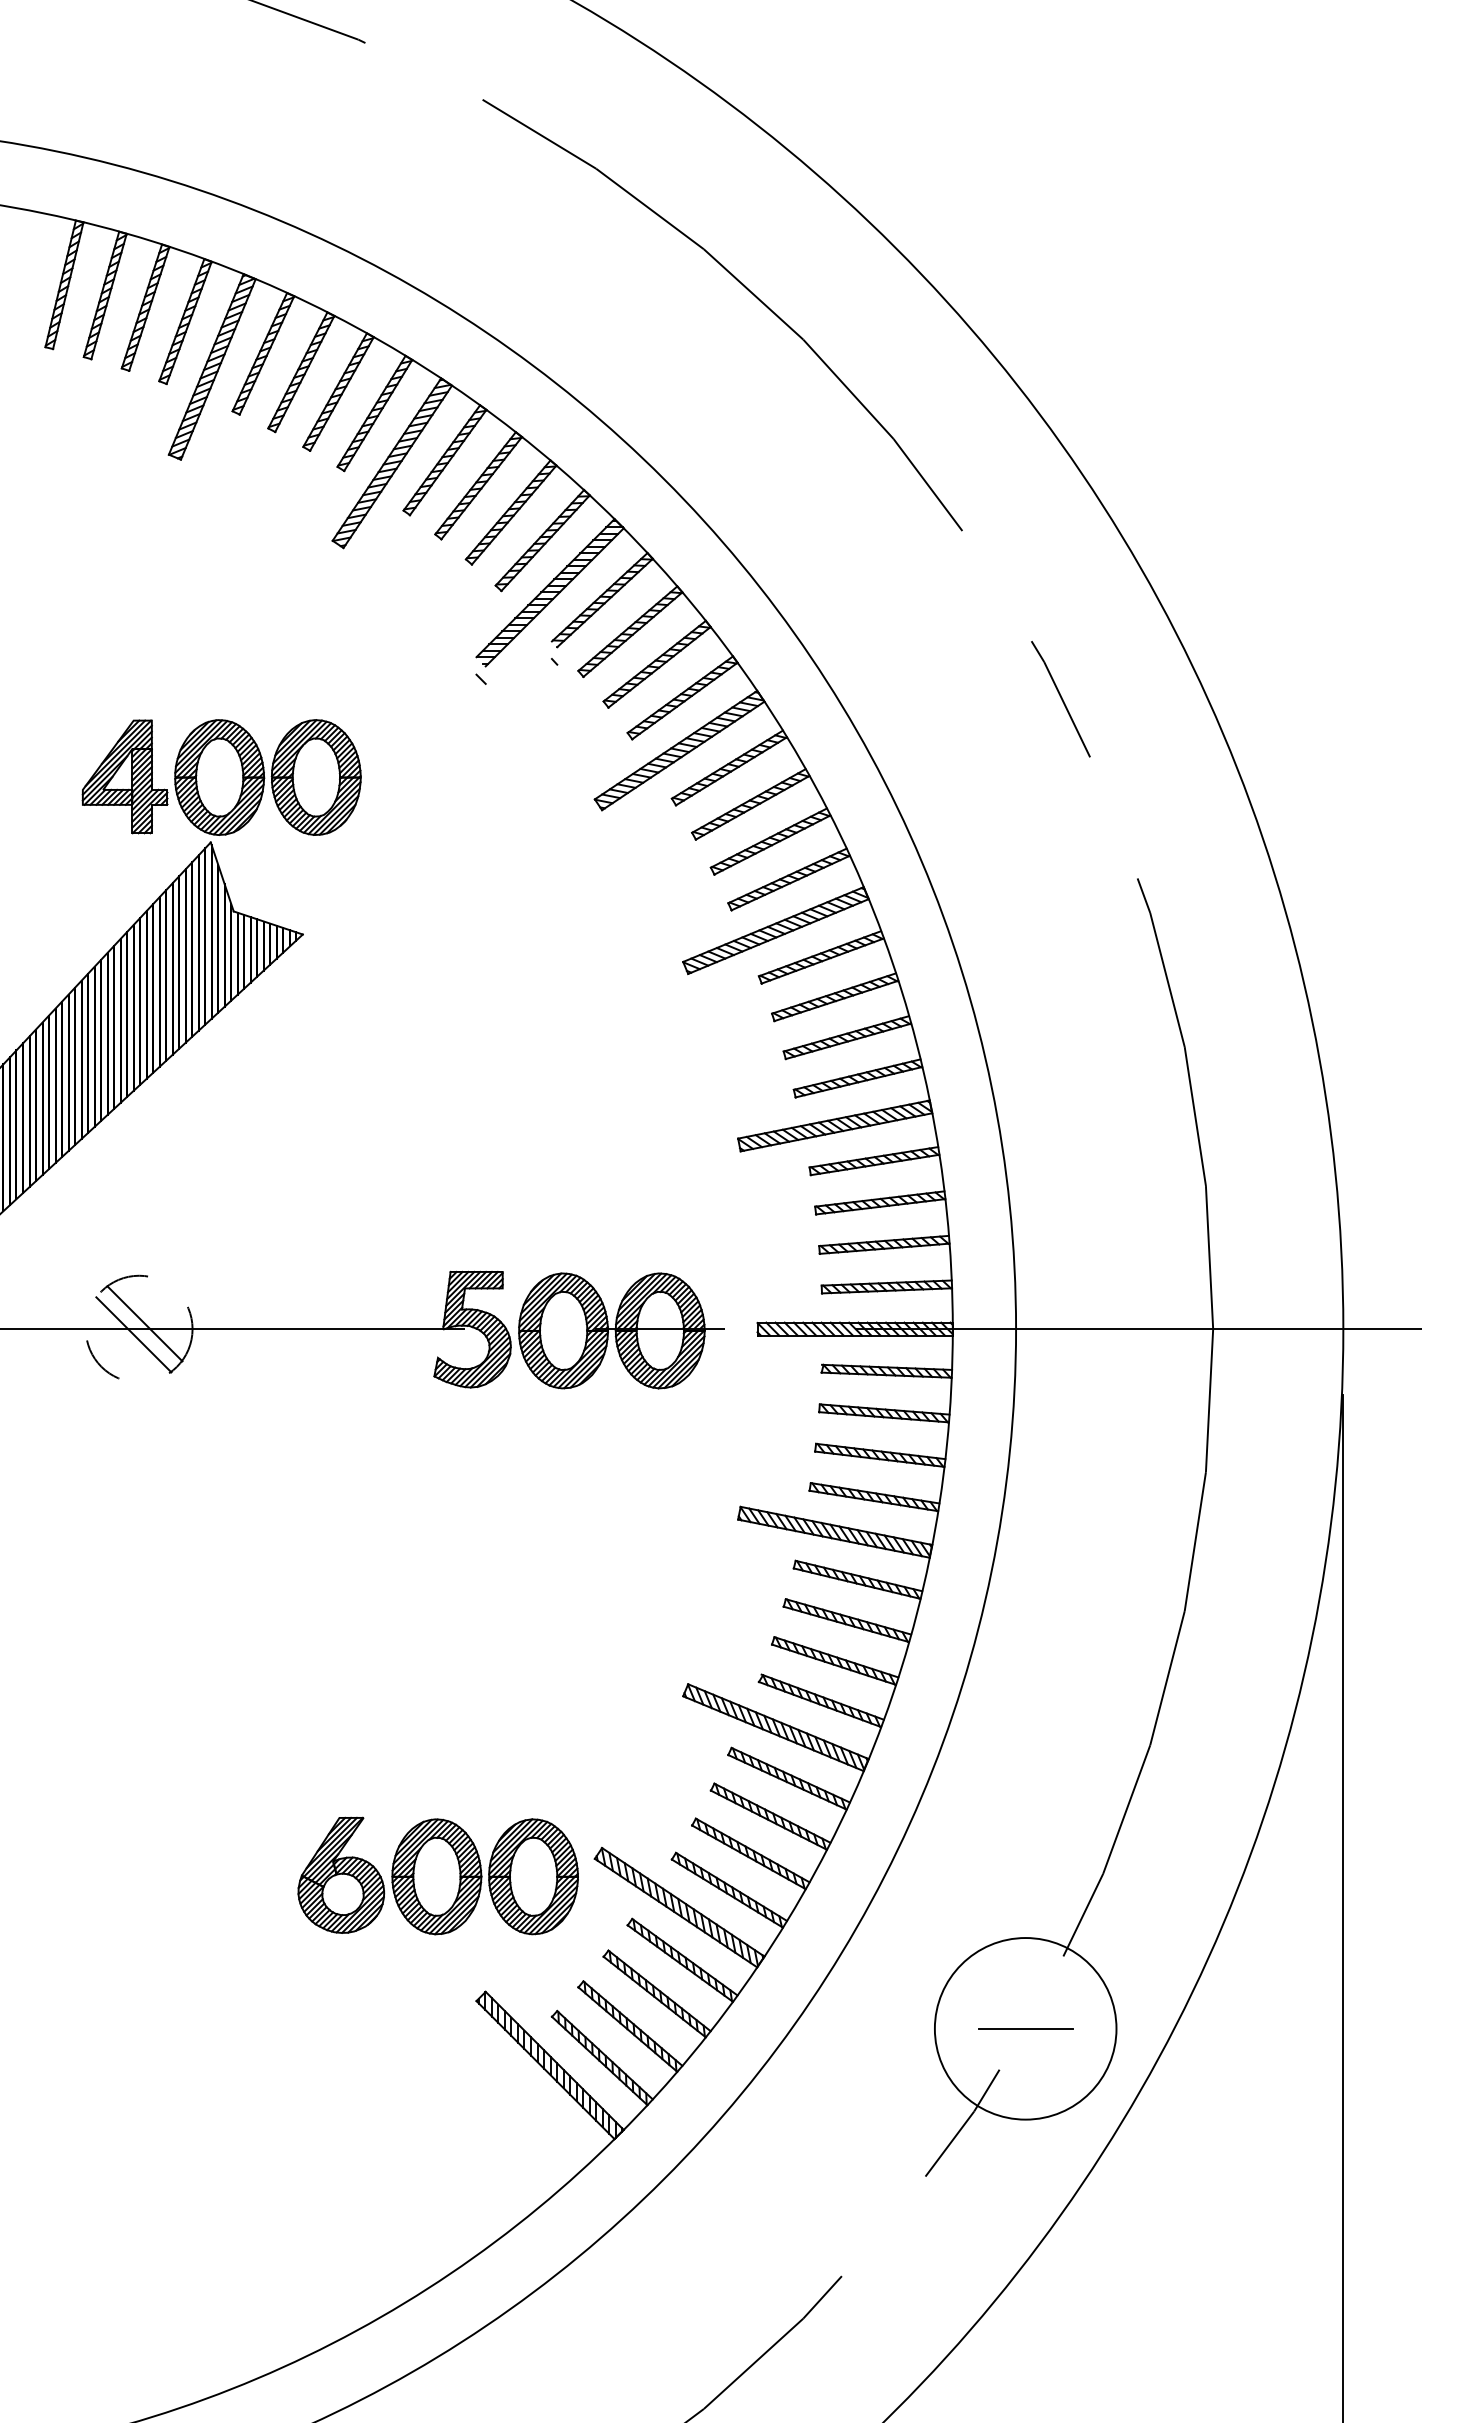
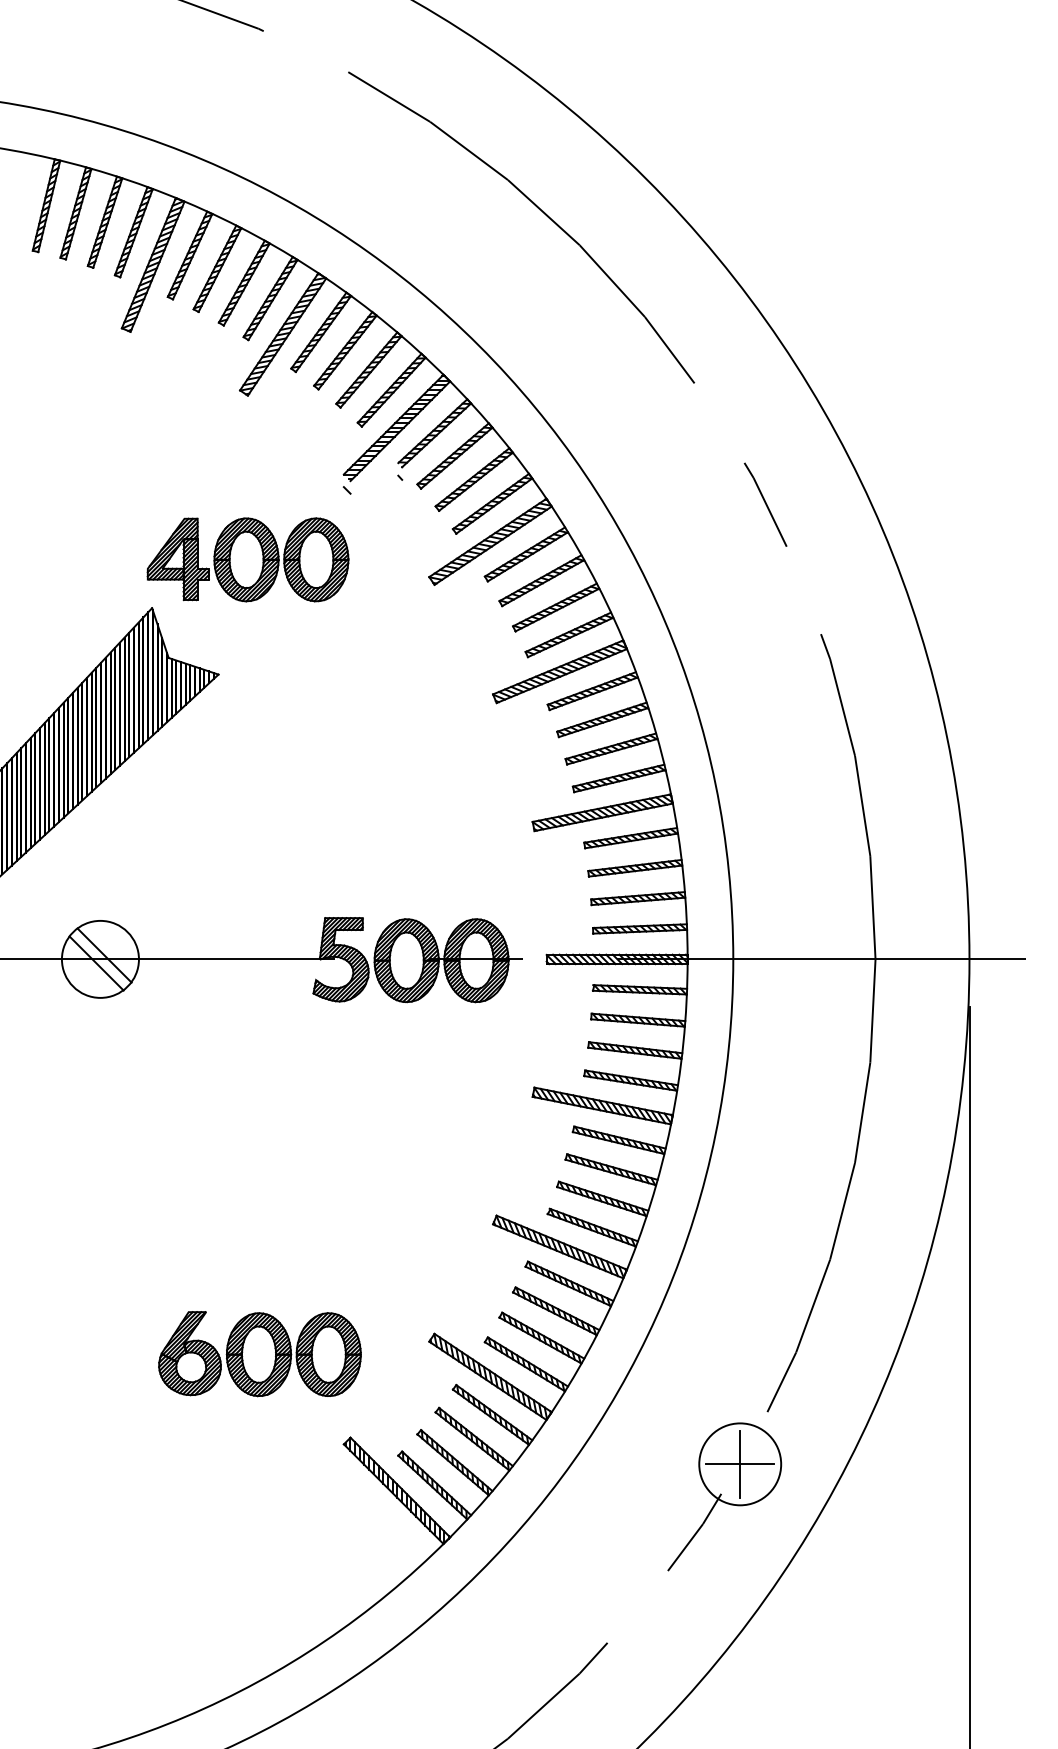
part: (221, 777) -> (247, 559), moved
circle: (138, 1328) -> (99, 958), dashed -> solid
part: (437, 1875) -> (259, 1353), moved
circle: (1025, 2028) -> (740, 1464), size x0.62
line: (1025, 2028) -> (740, 1464), added

